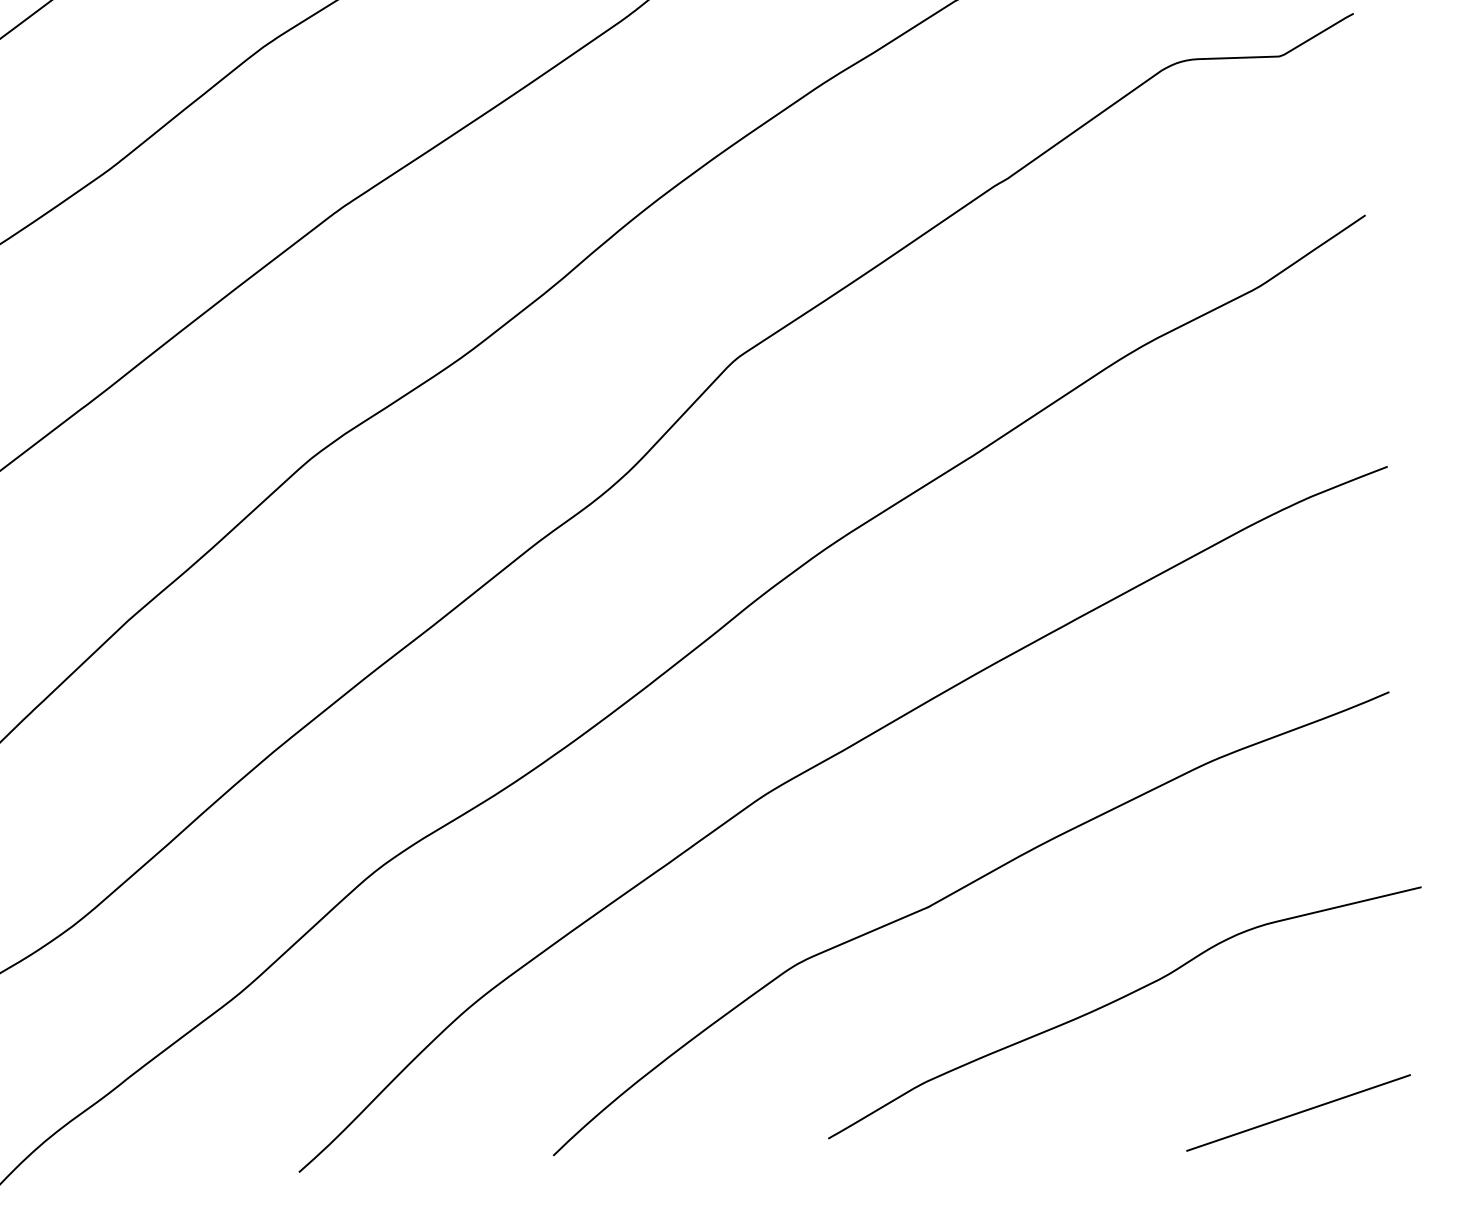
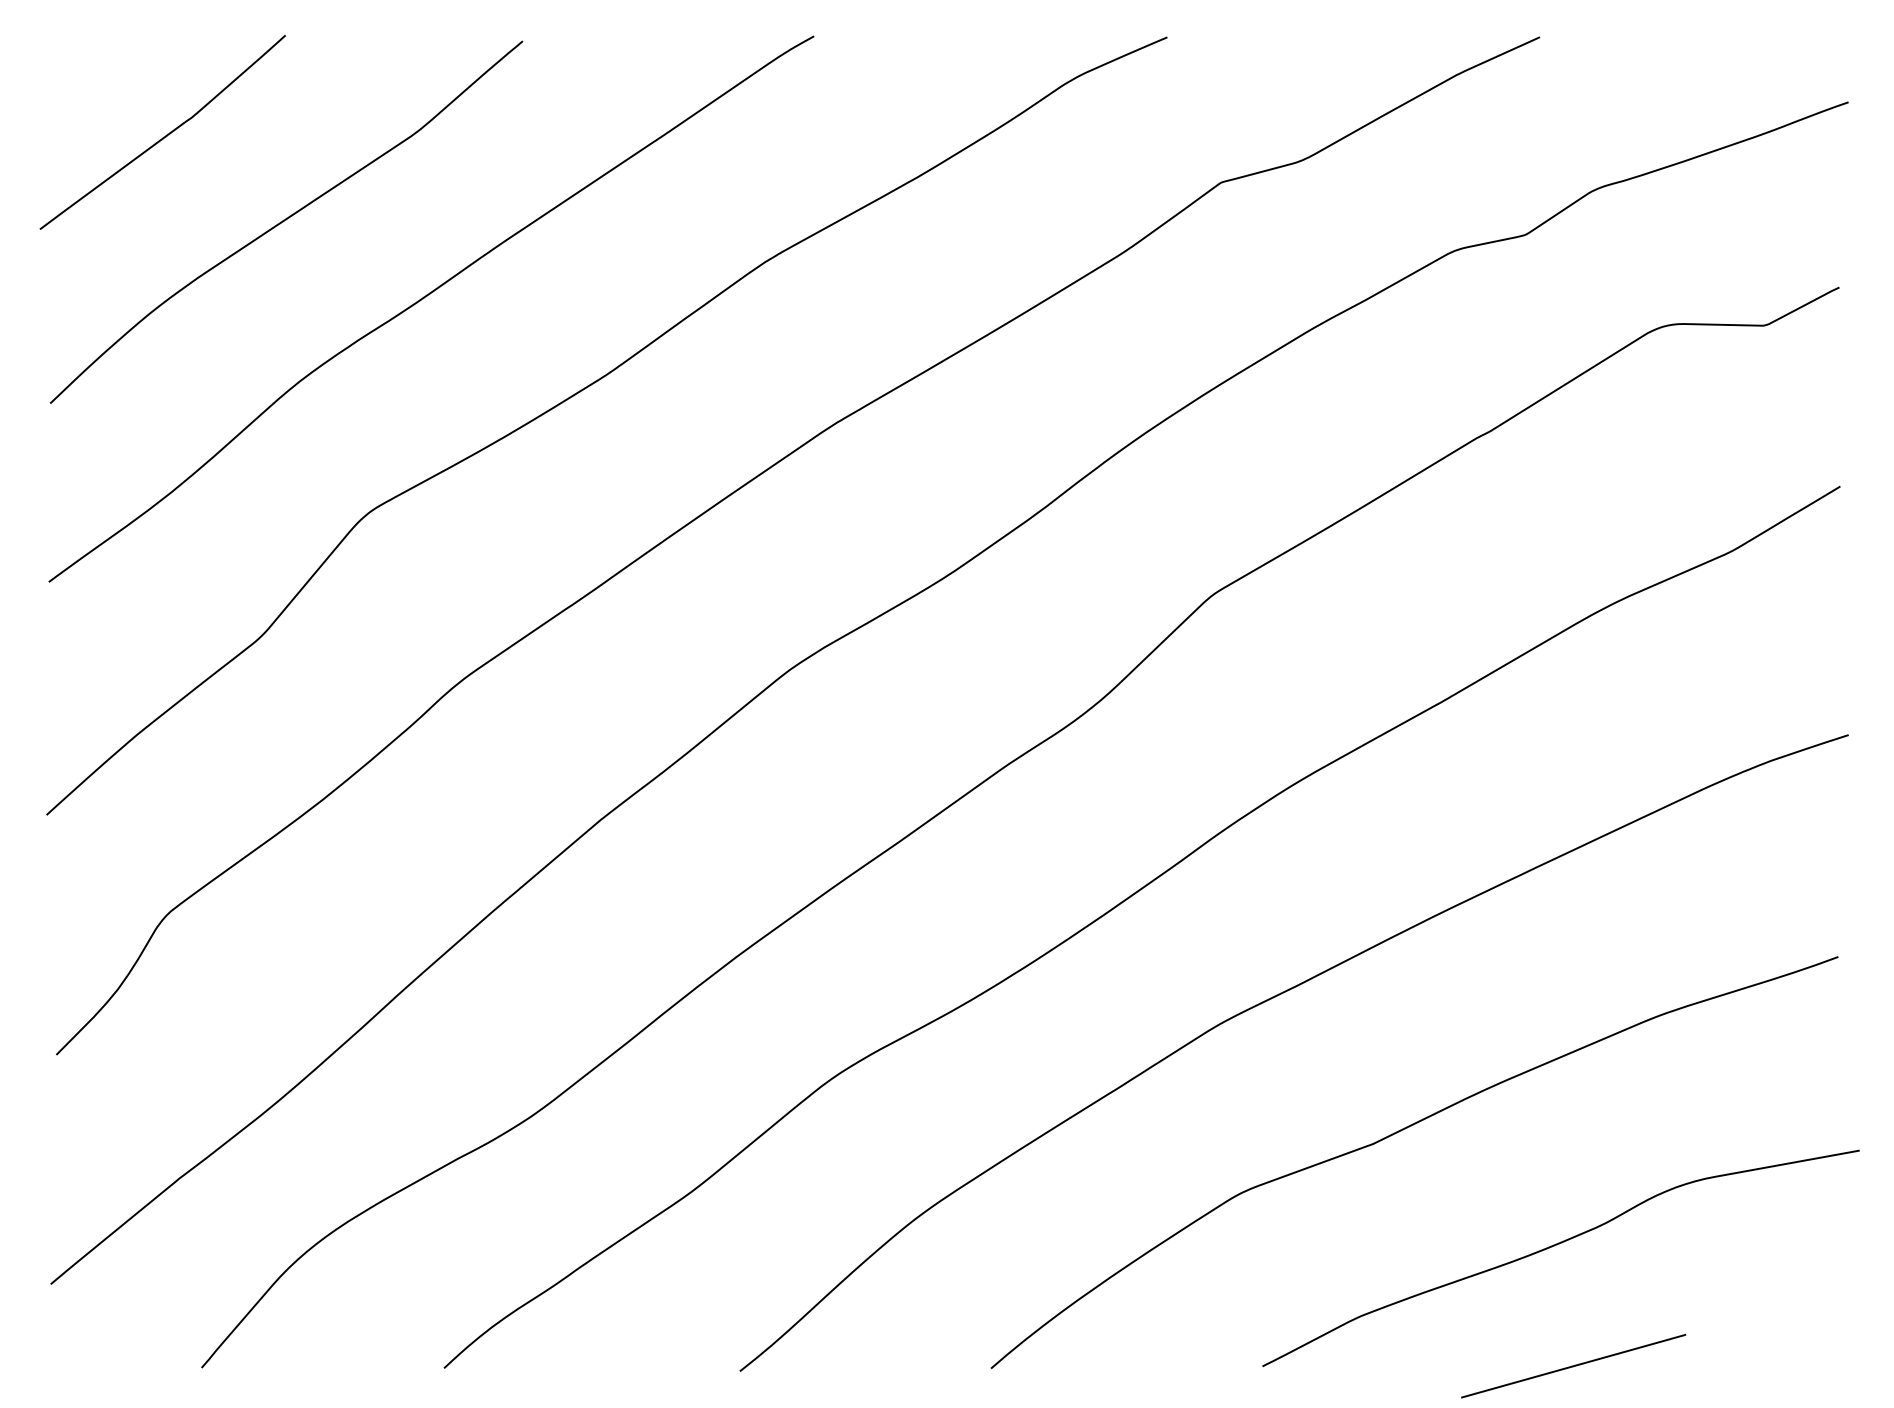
line: (1298, 1112) -> (1573, 1365), moved

